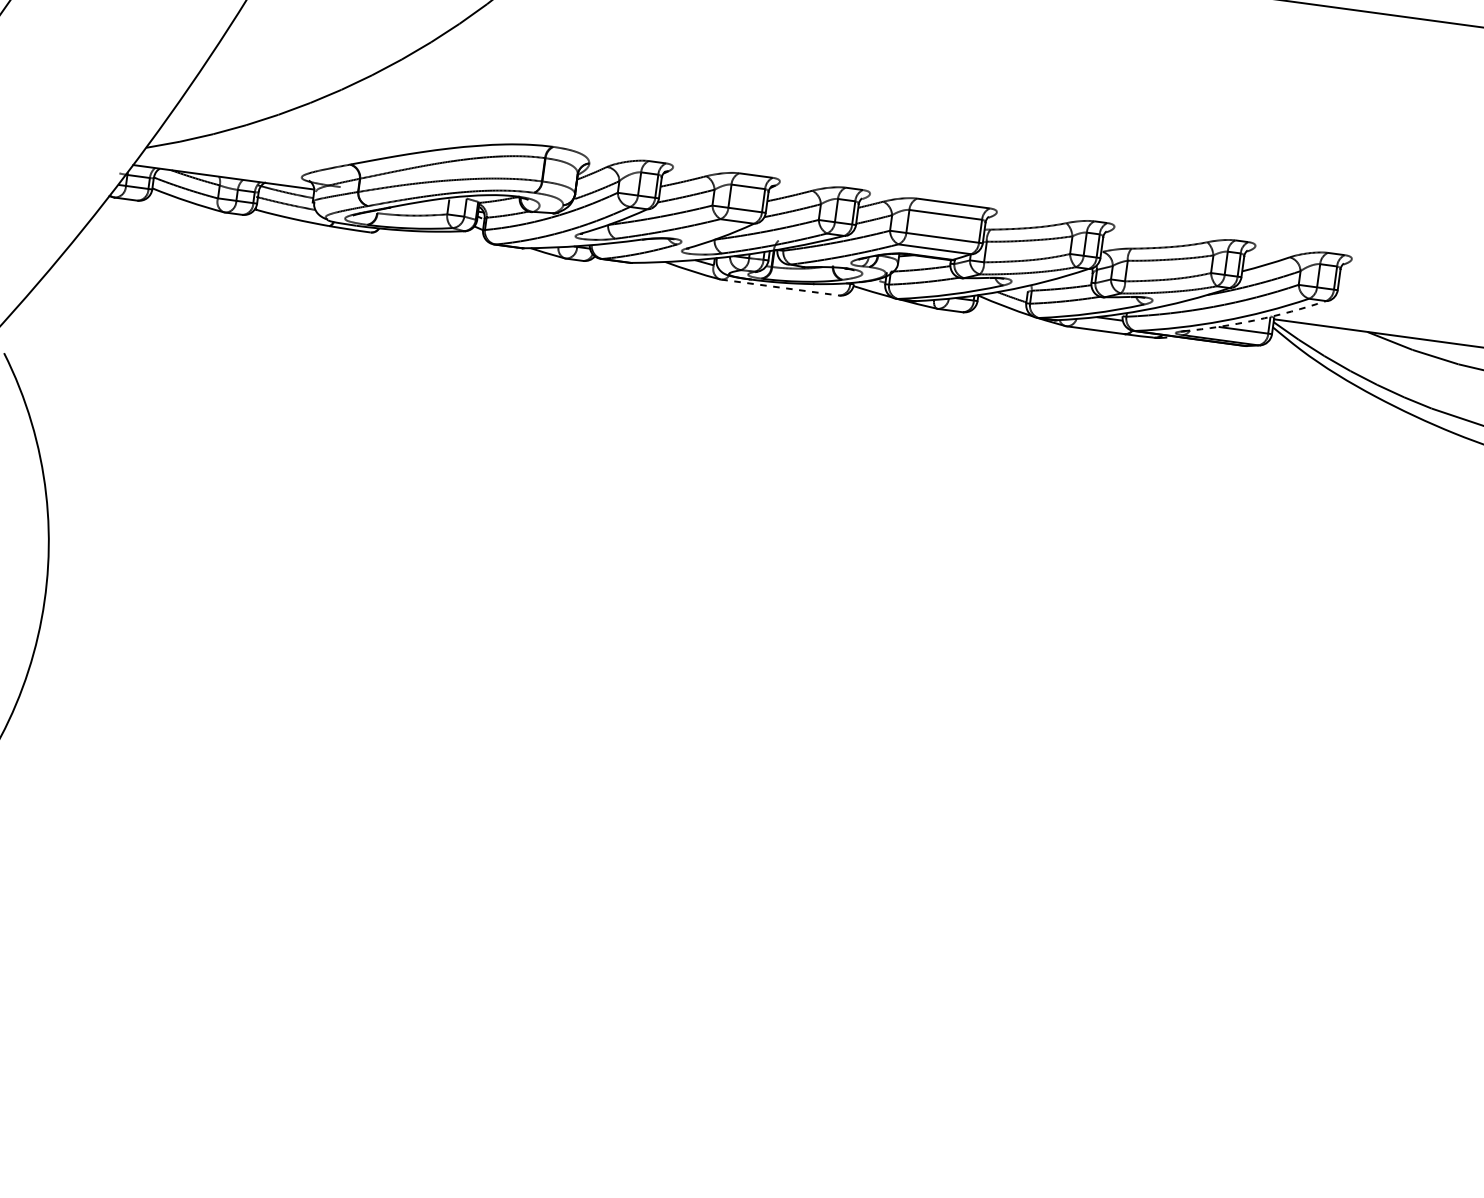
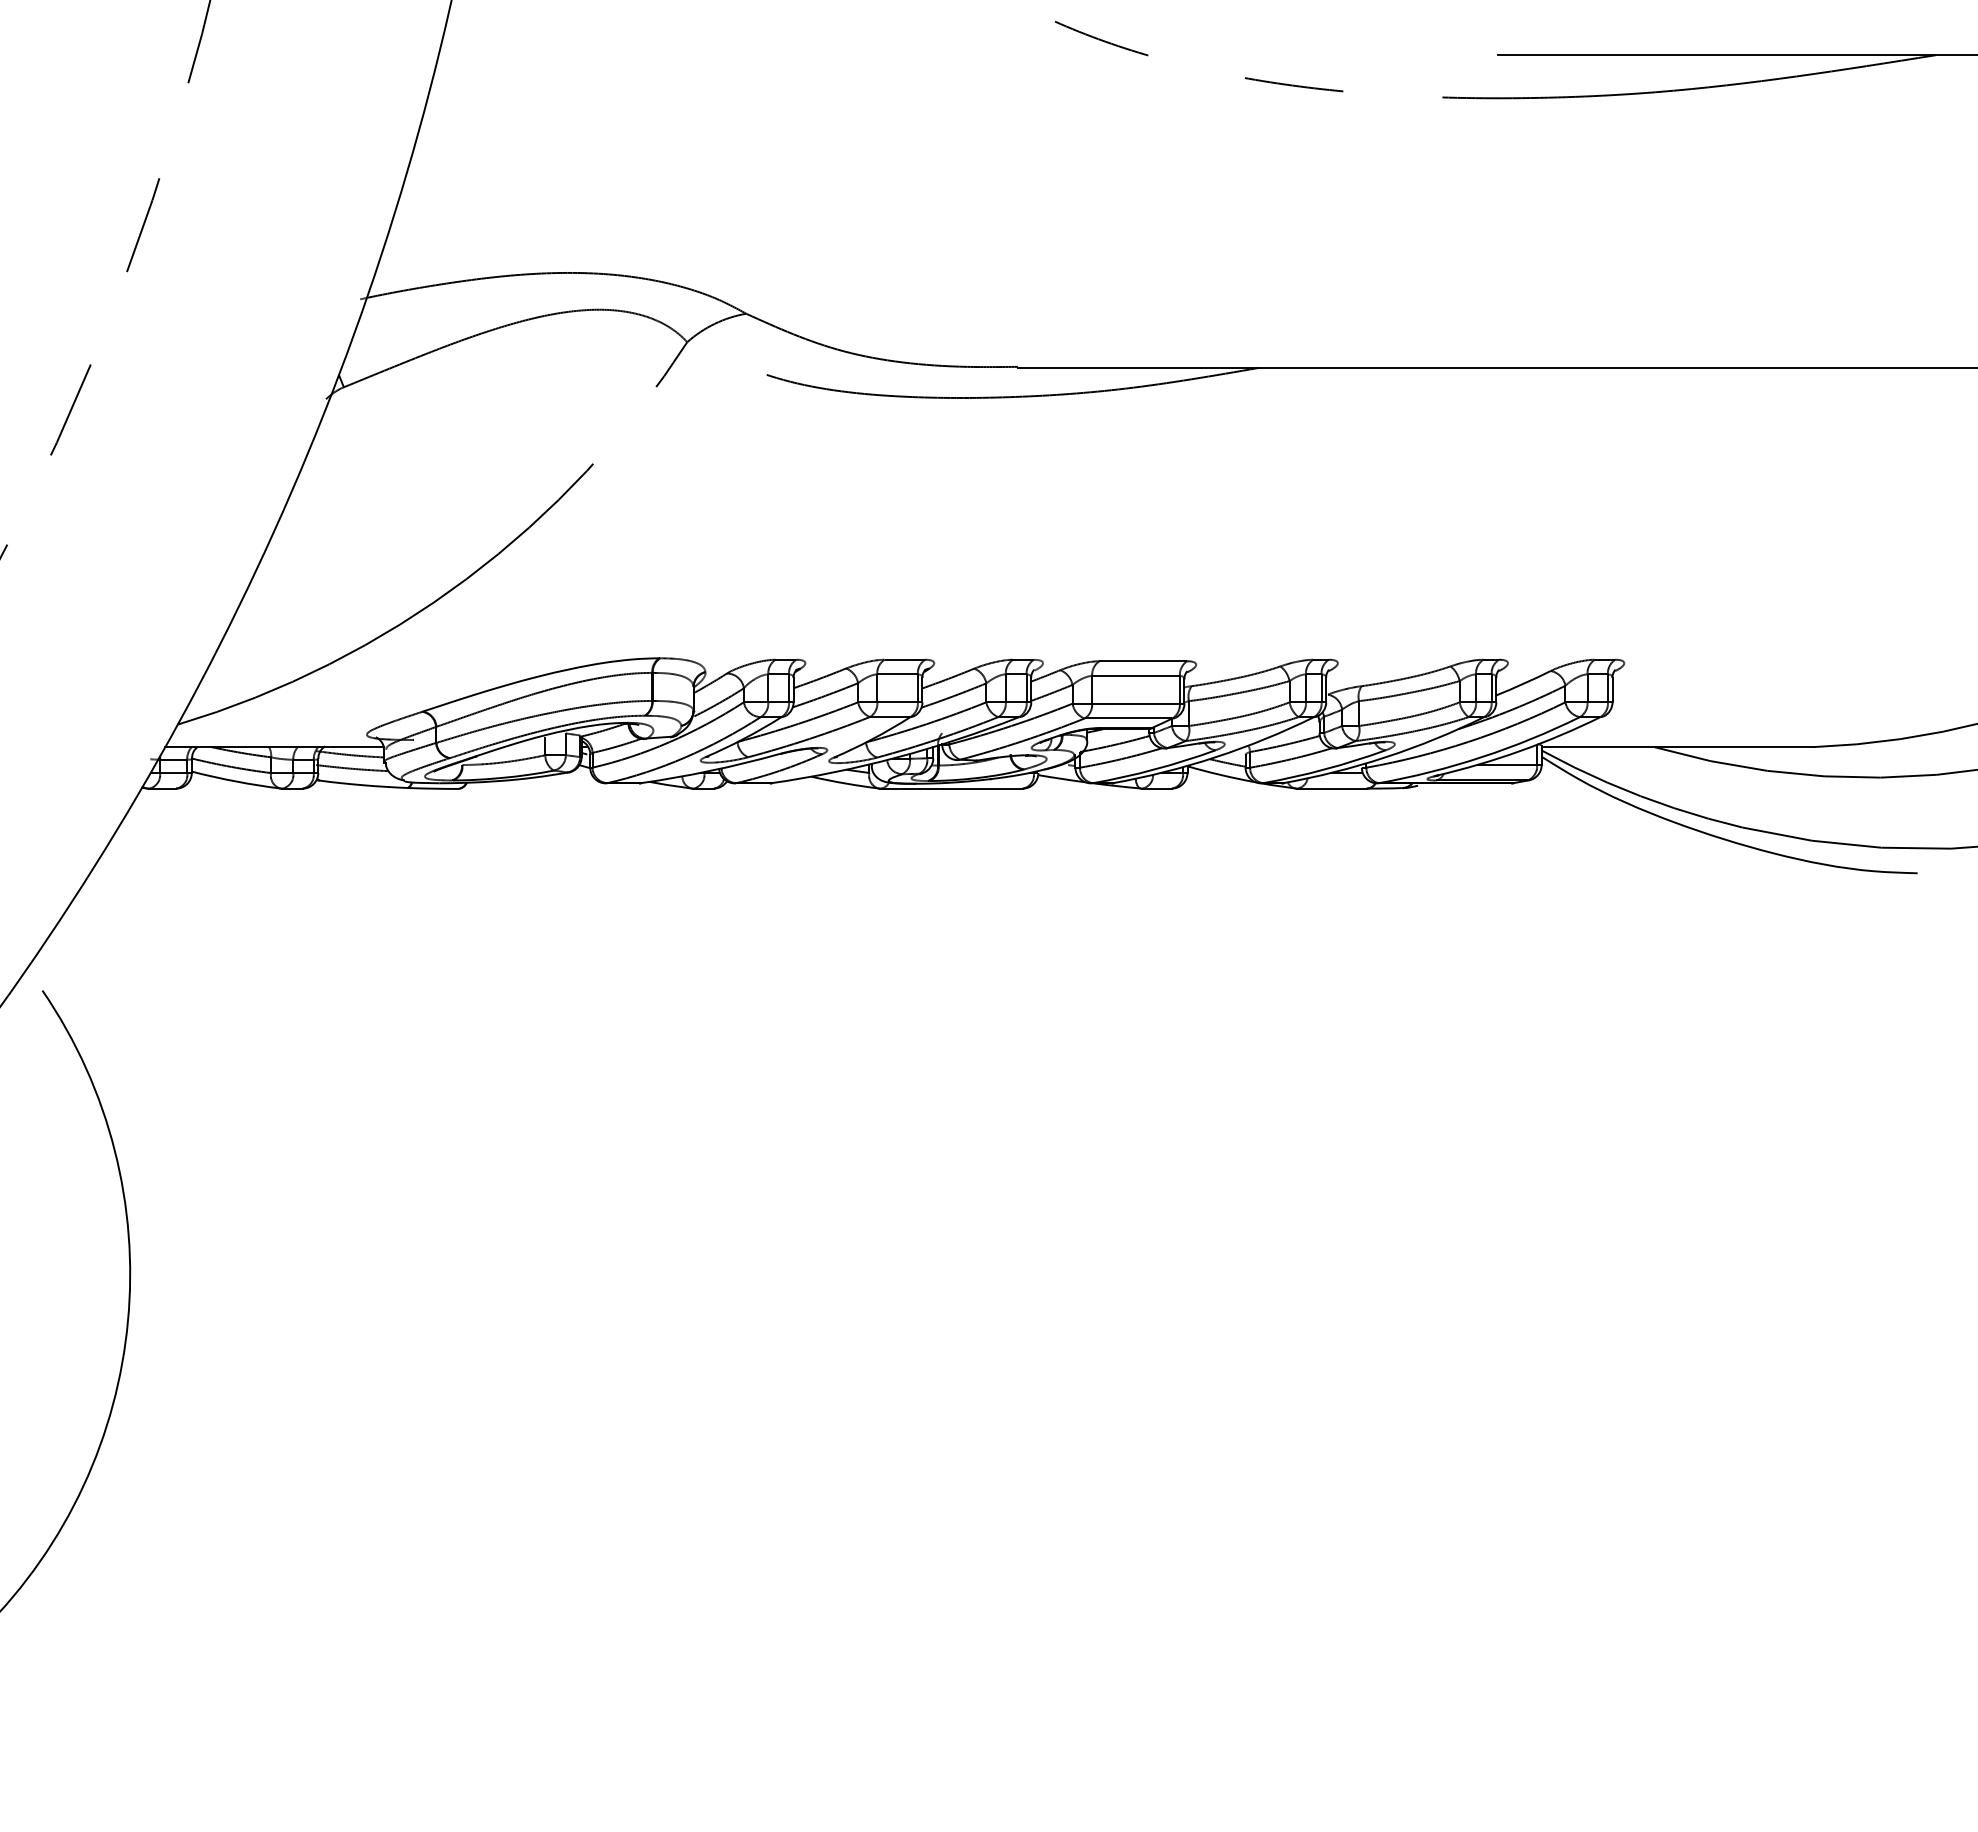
line: (781, 287) -> (952, 788), dashed -> solid
arc: (1255, 320) -> (1520, 751), dashed -> solid

